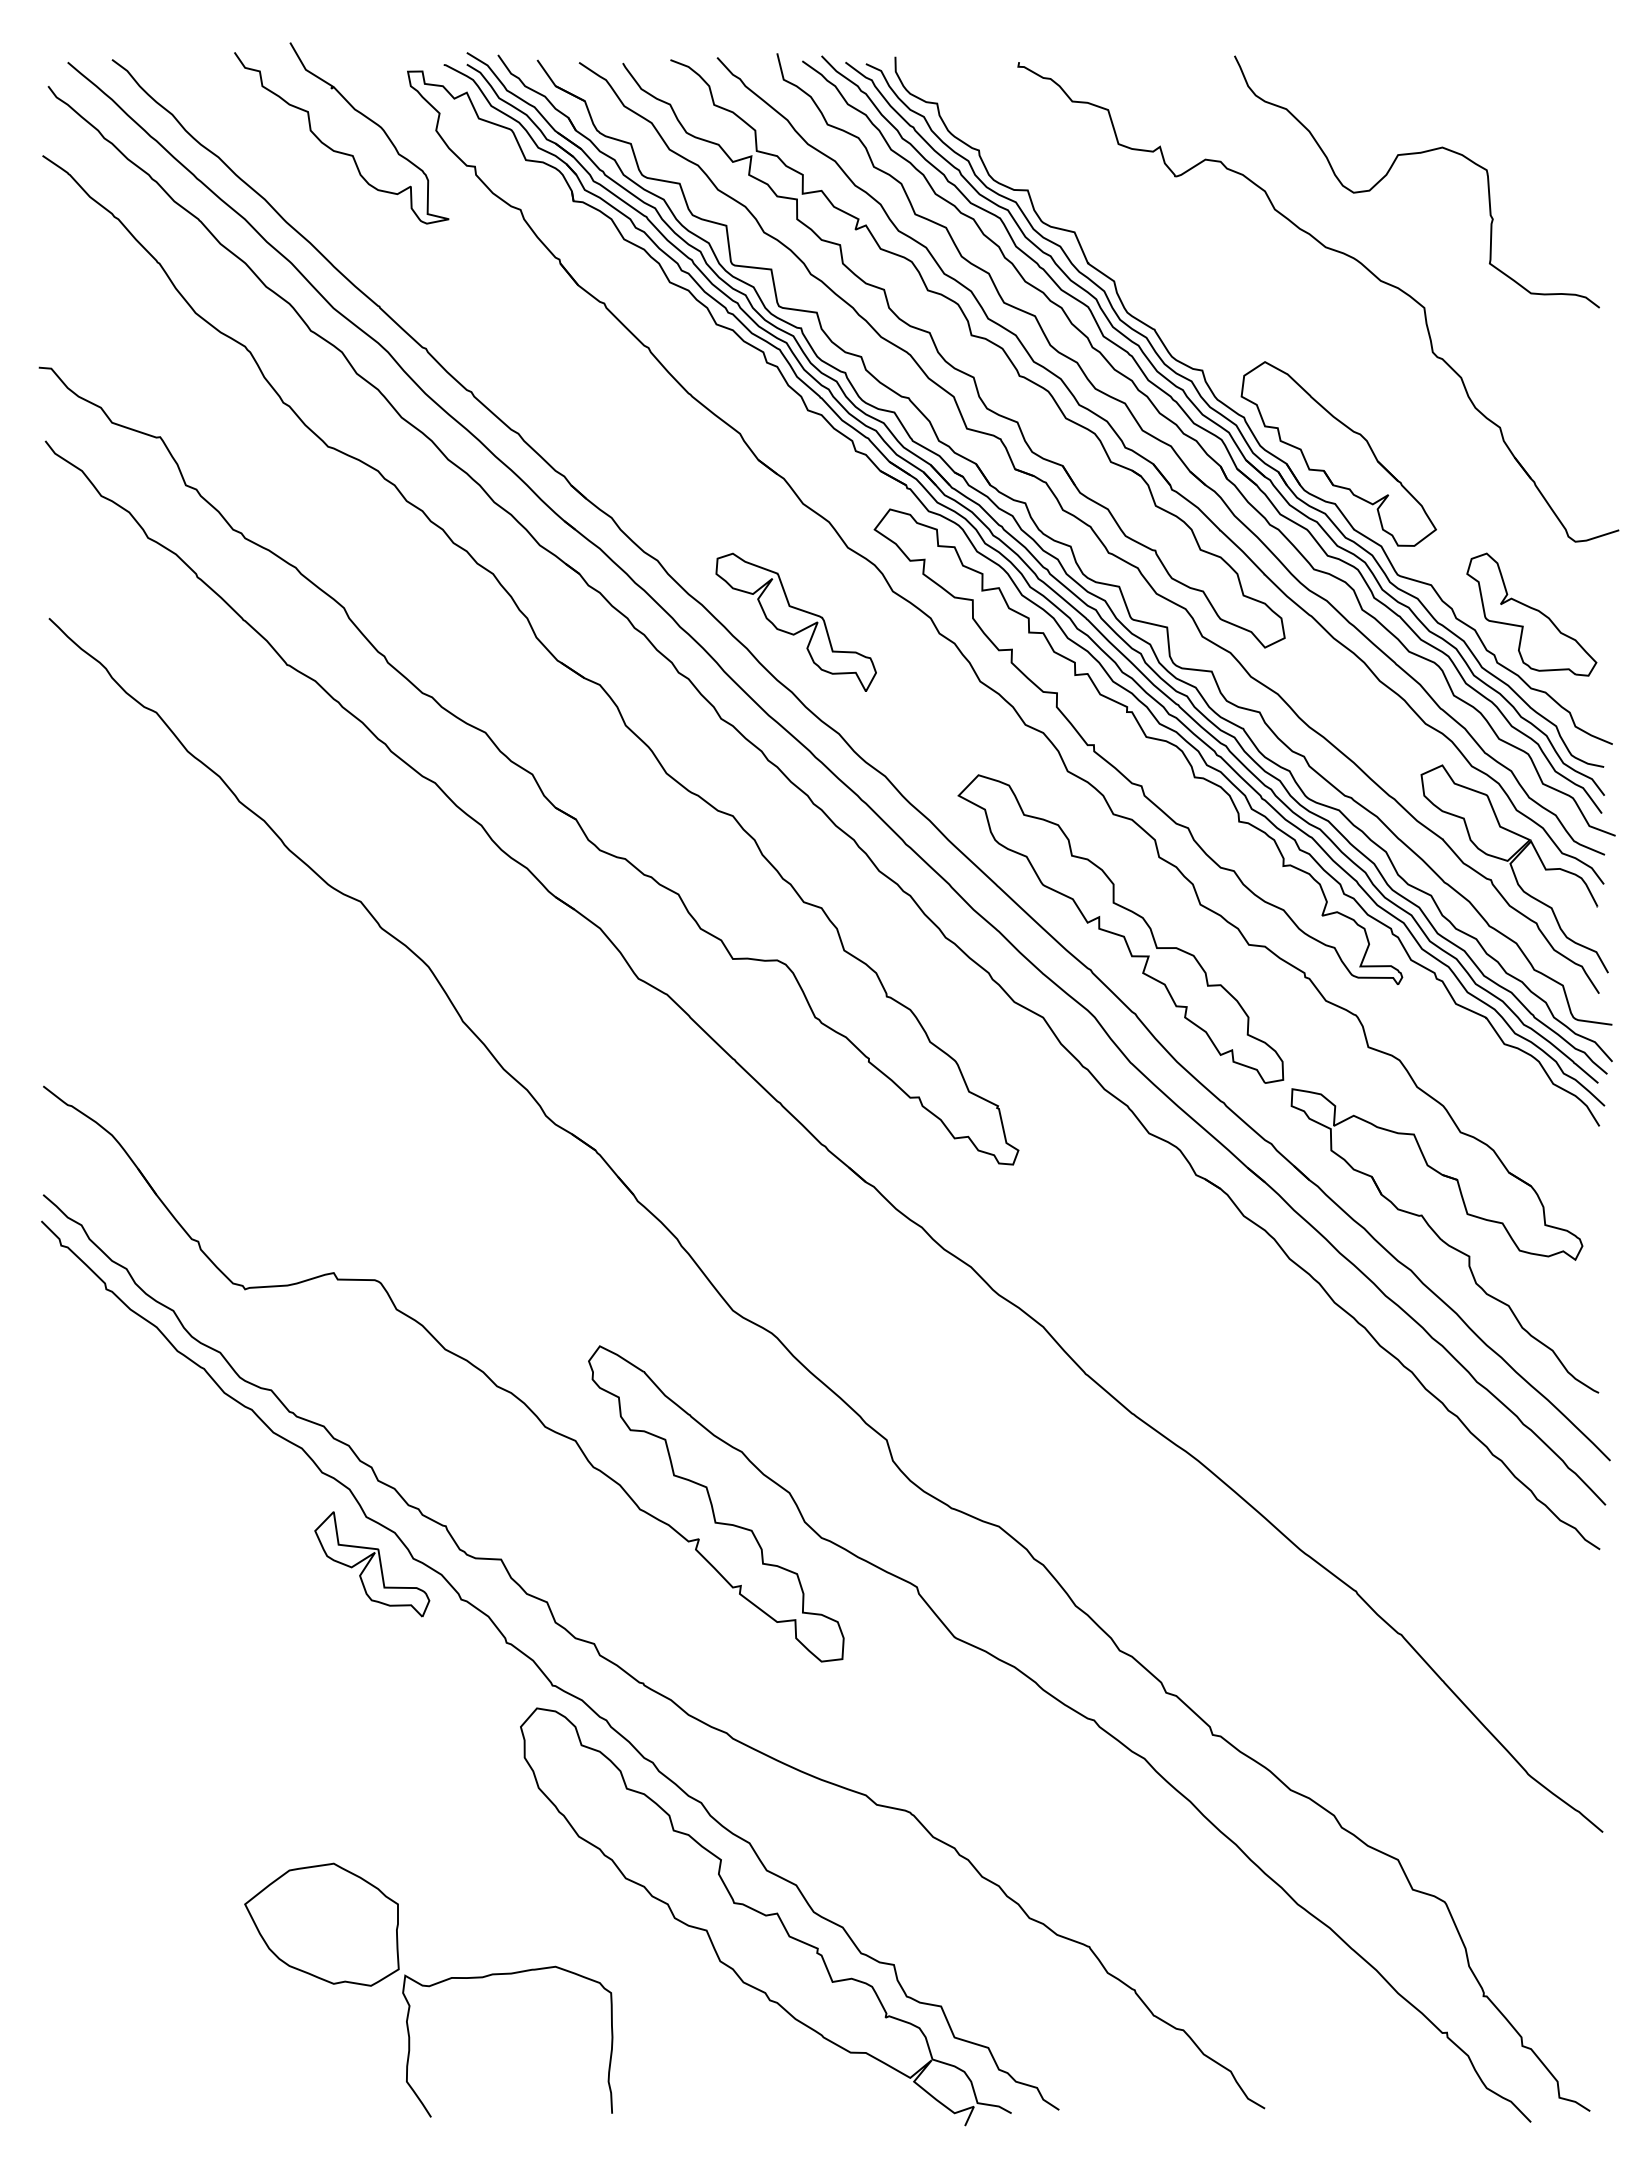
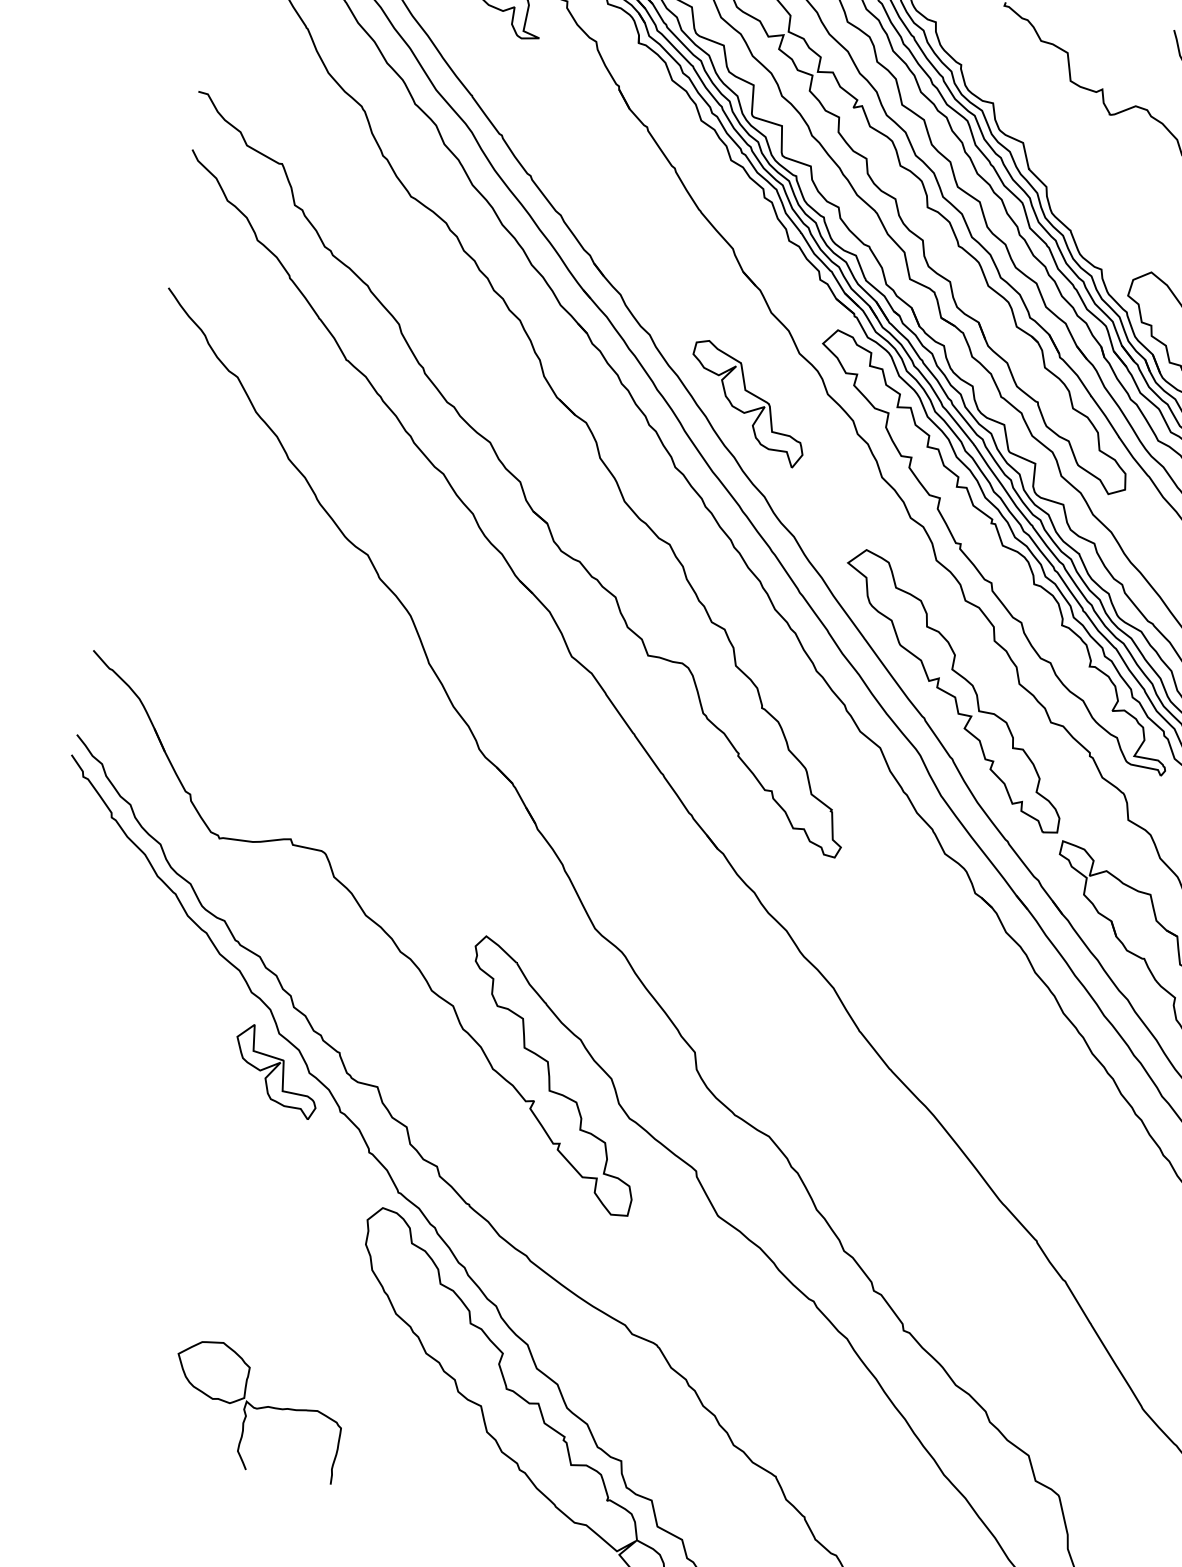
part: (428, 1989) -> (256, 1409), size x0.6

